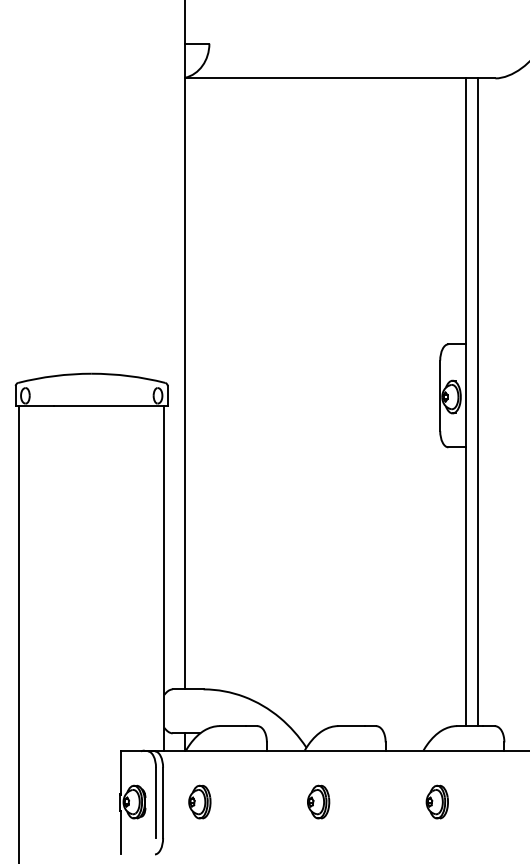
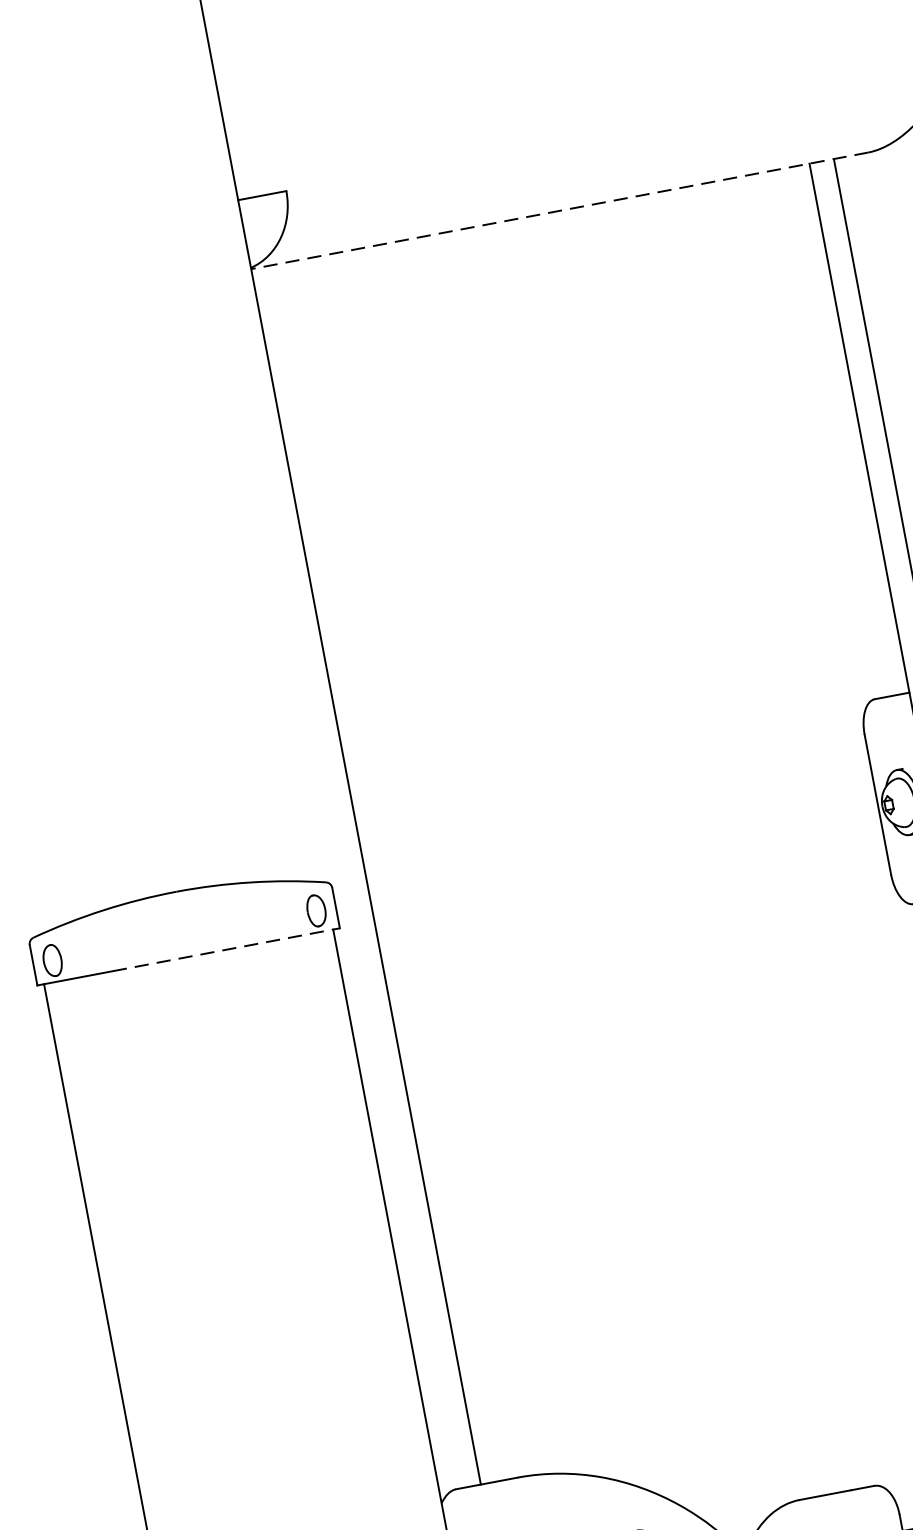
line: (339, 78) -> (558, 211), solid -> dashed
line: (111, 406) -> (227, 949), solid -> dashed

